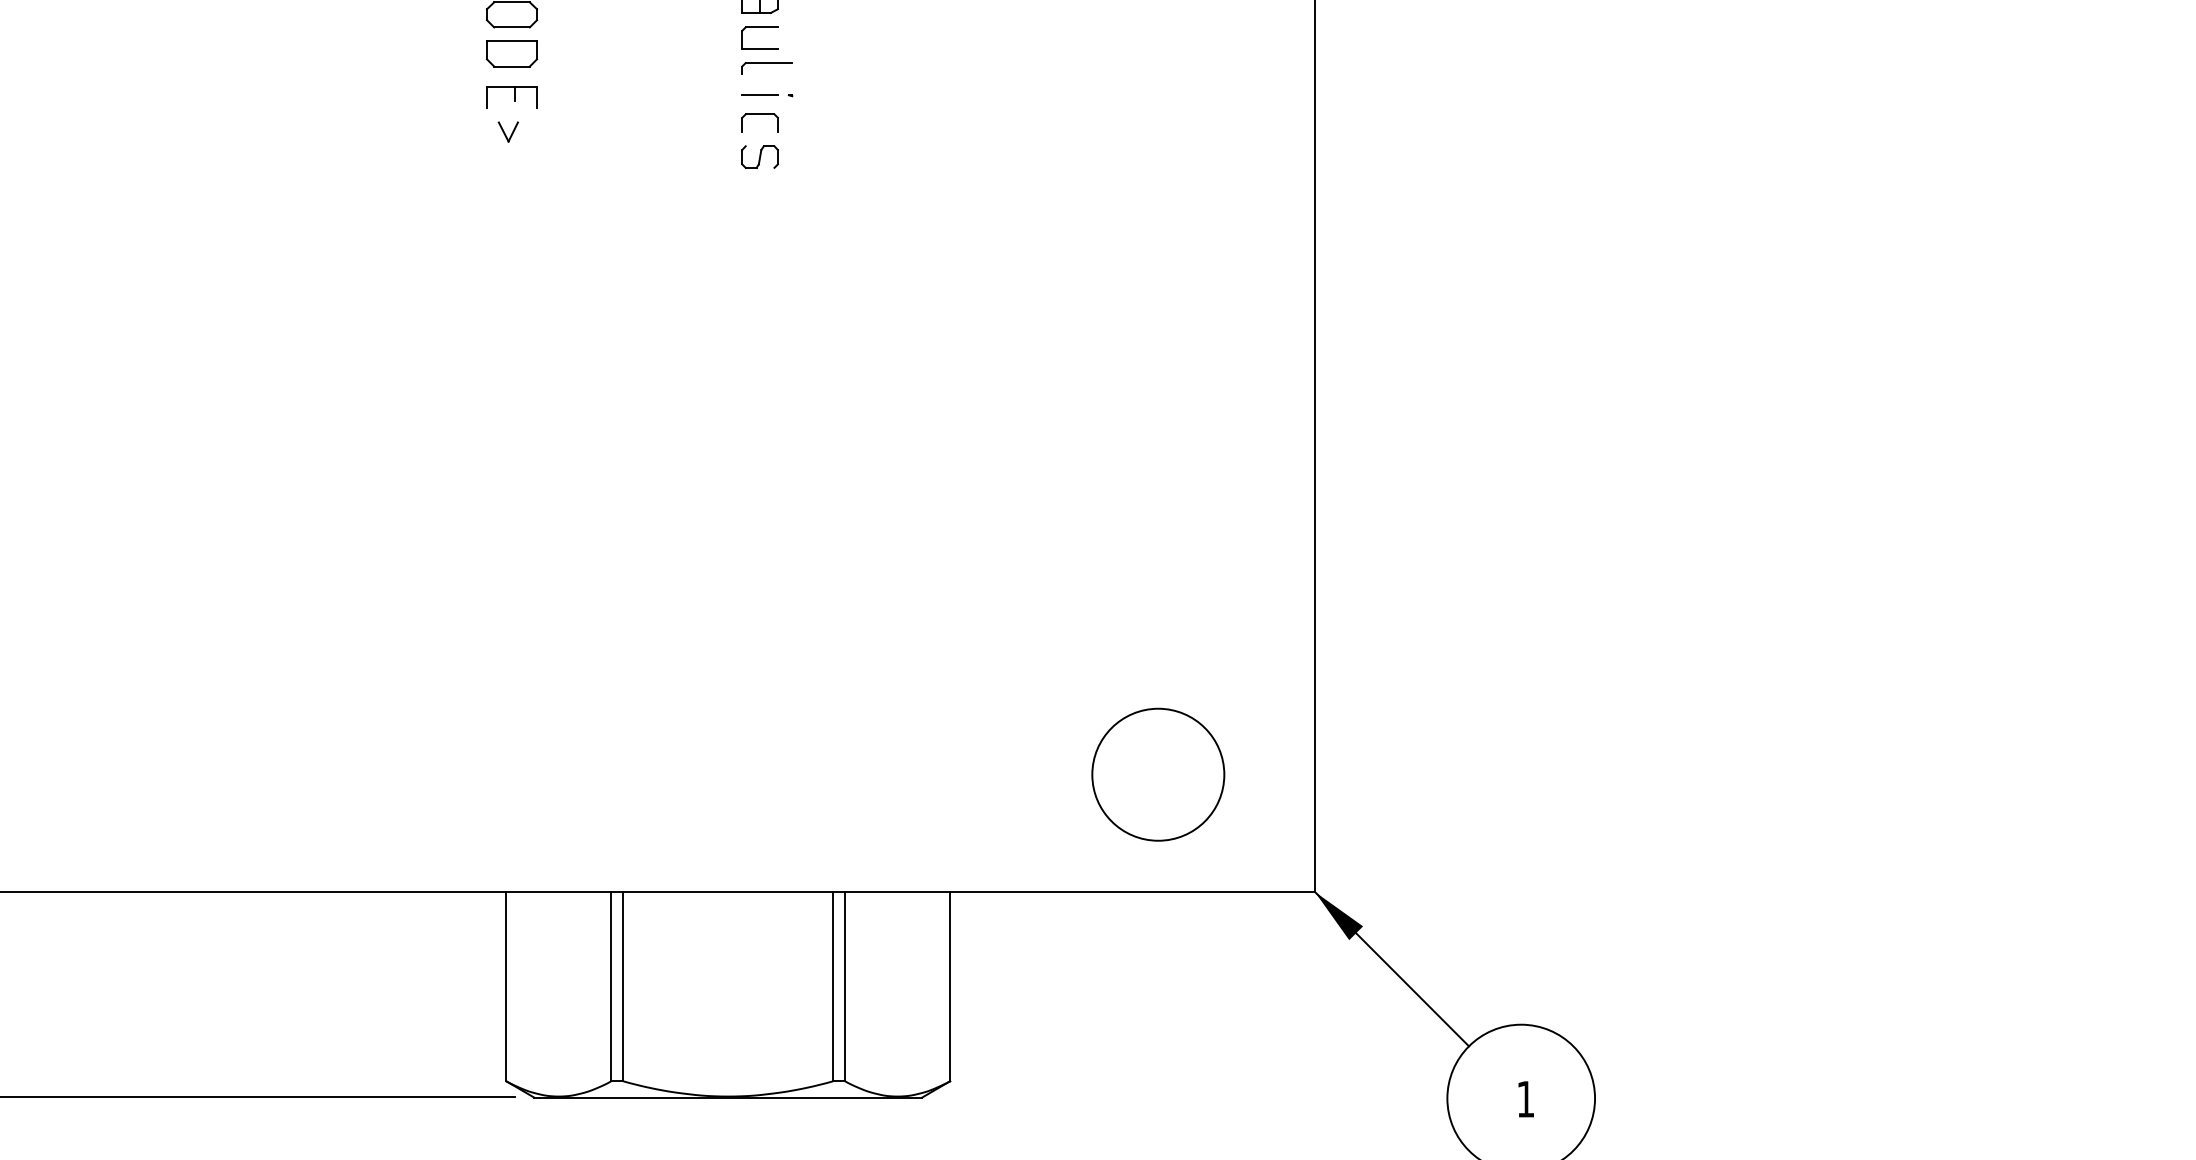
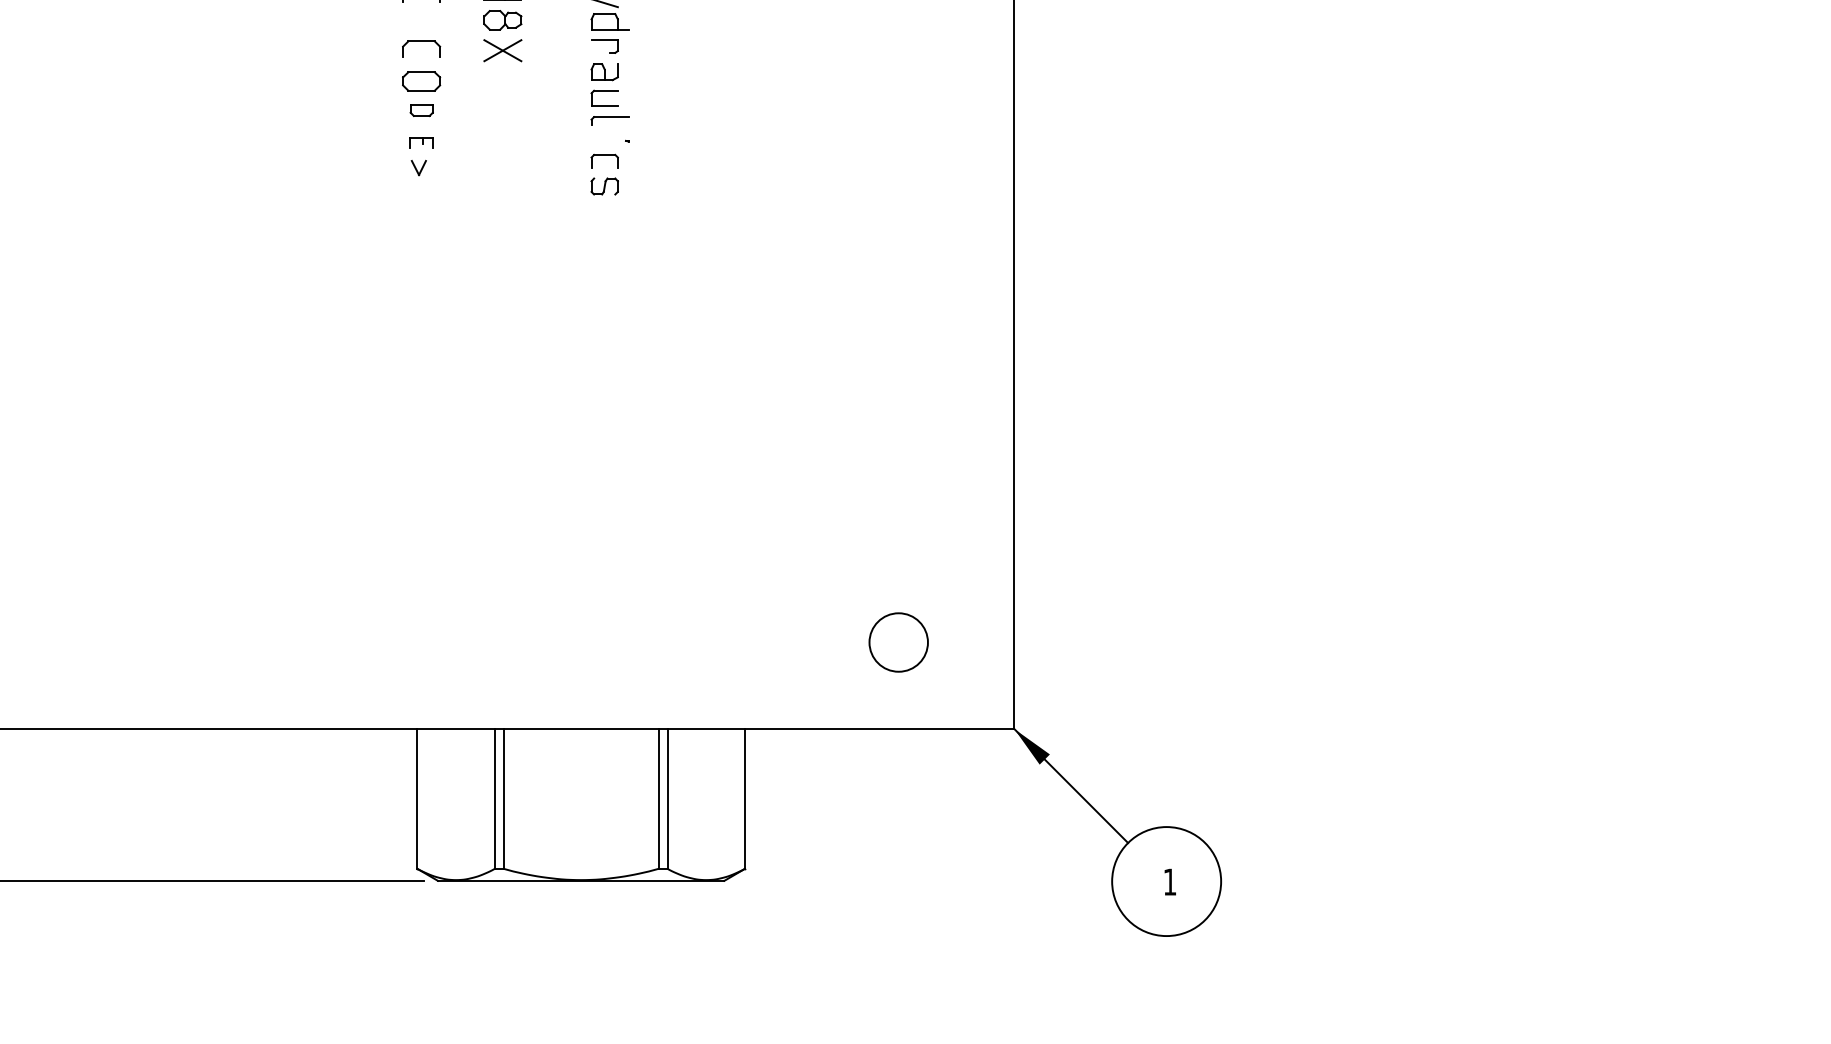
part: (511, 54) -> (421, 110), size x0.6
line: (759, 94) -> (604, 140), removed
part: (511, 97) -> (421, 142), size x0.6
circle: (1158, 774) -> (898, 642), size x0.6

